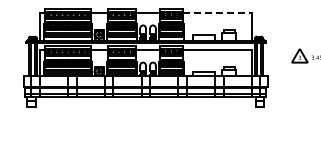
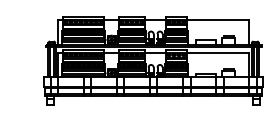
line: (217, 12) -> (218, 19), dashed -> solid

